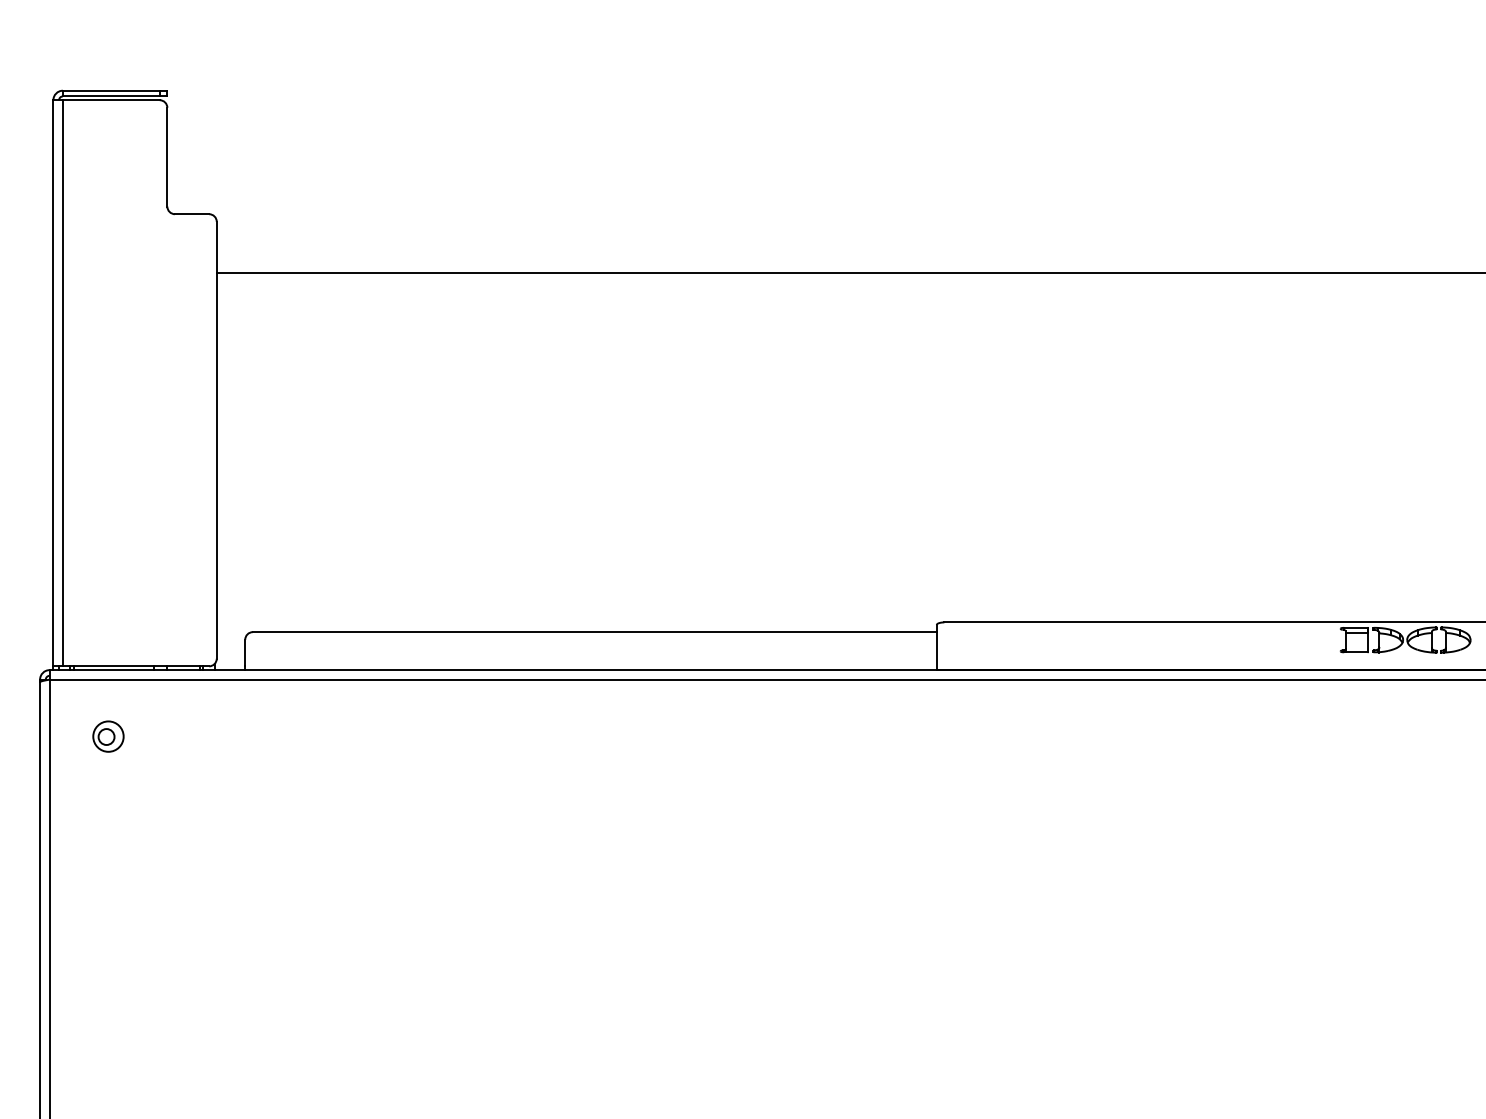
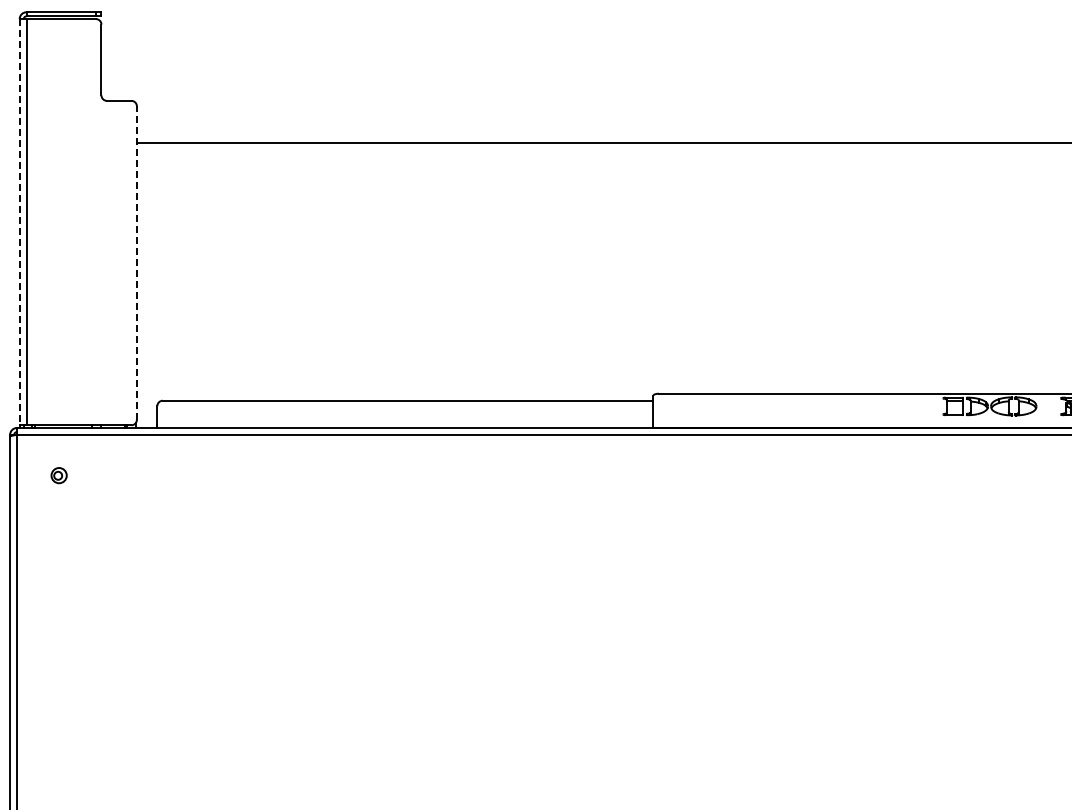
line: (53, 383) -> (19, 222), solid -> dashed
line: (216, 440) -> (136, 263), solid -> dashed
part: (107, 736) -> (58, 475), size x0.7

